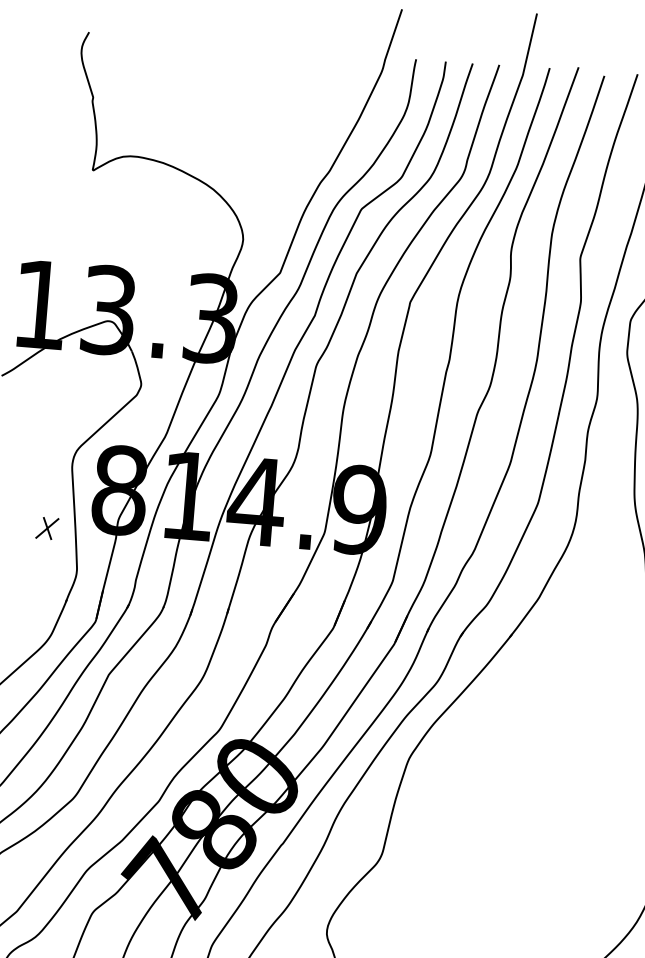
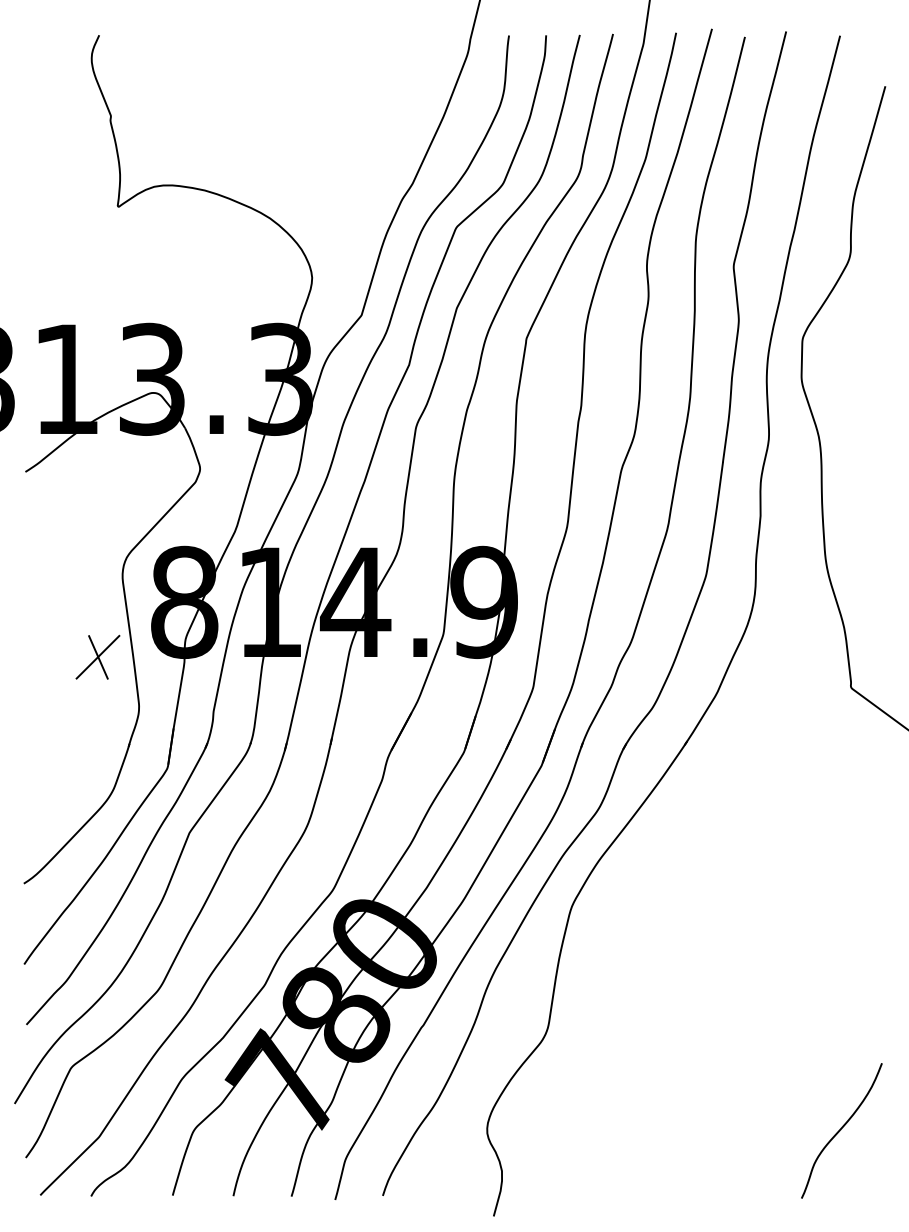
part: (47, 527) -> (97, 656), size x1.67

